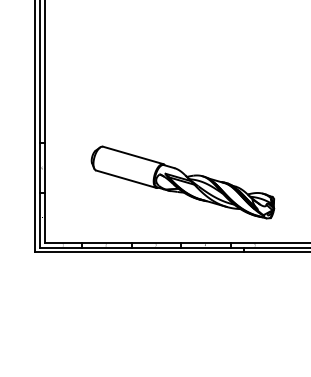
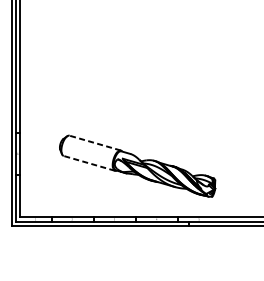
line: (132, 155) -> (94, 143), solid -> dashed
line: (125, 179) -> (88, 163), solid -> dashed

